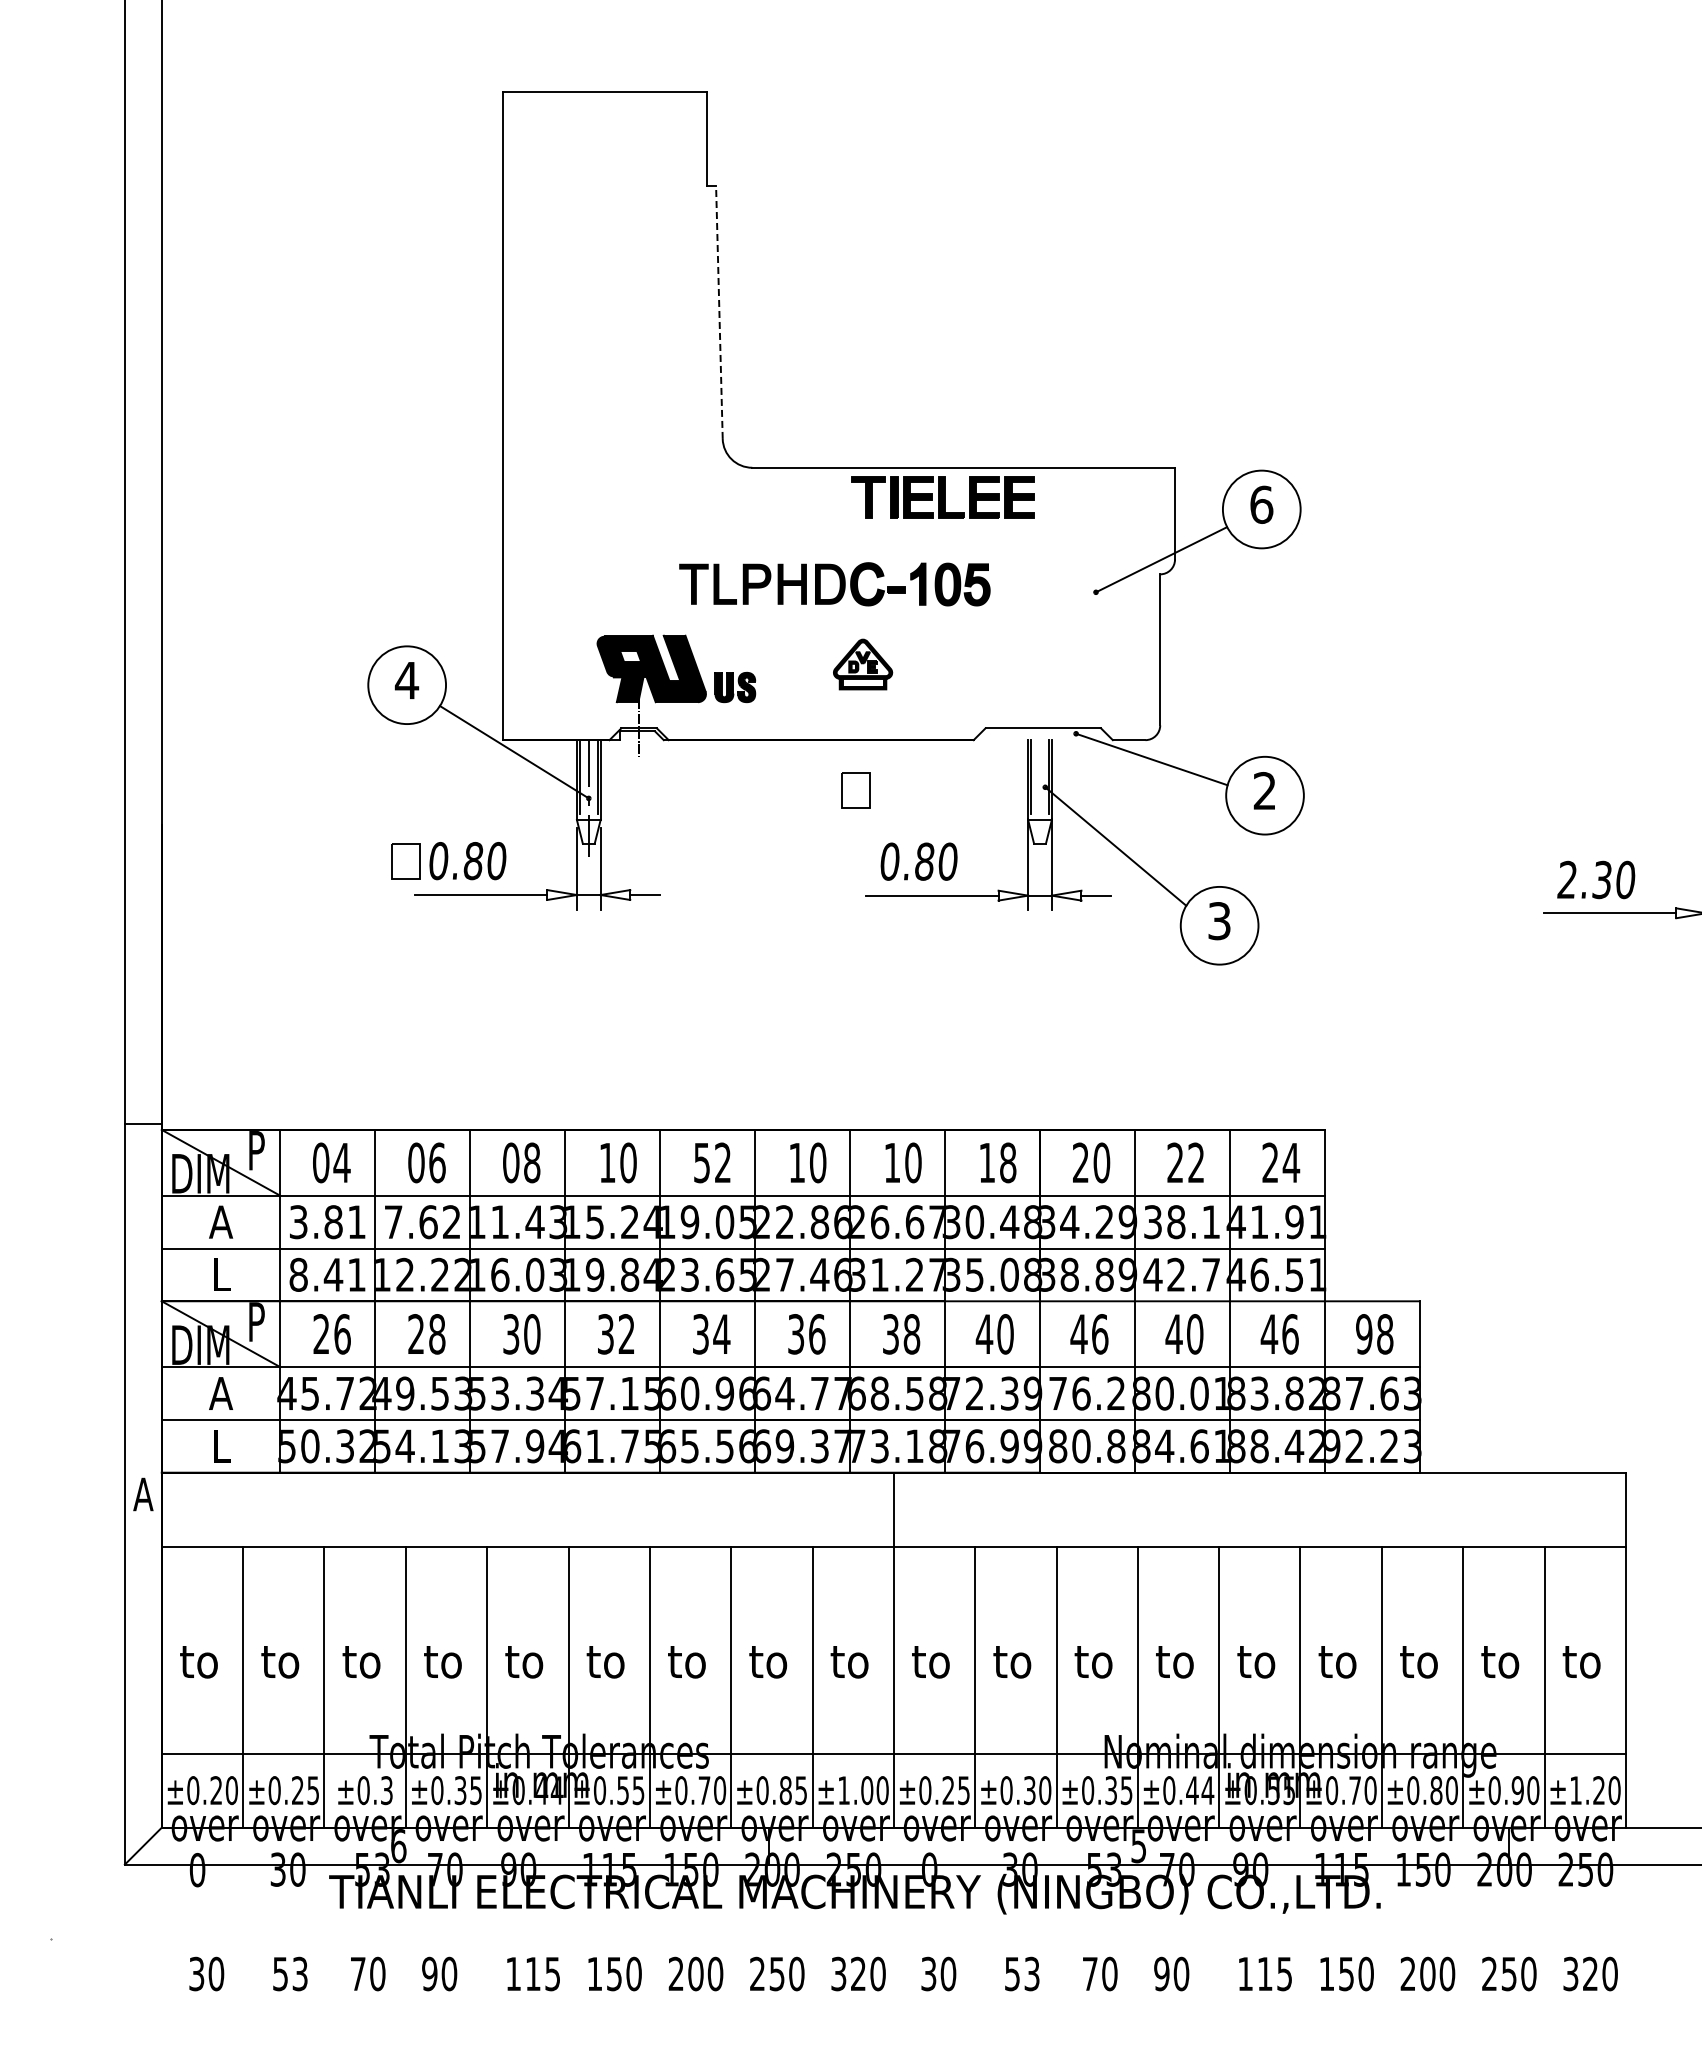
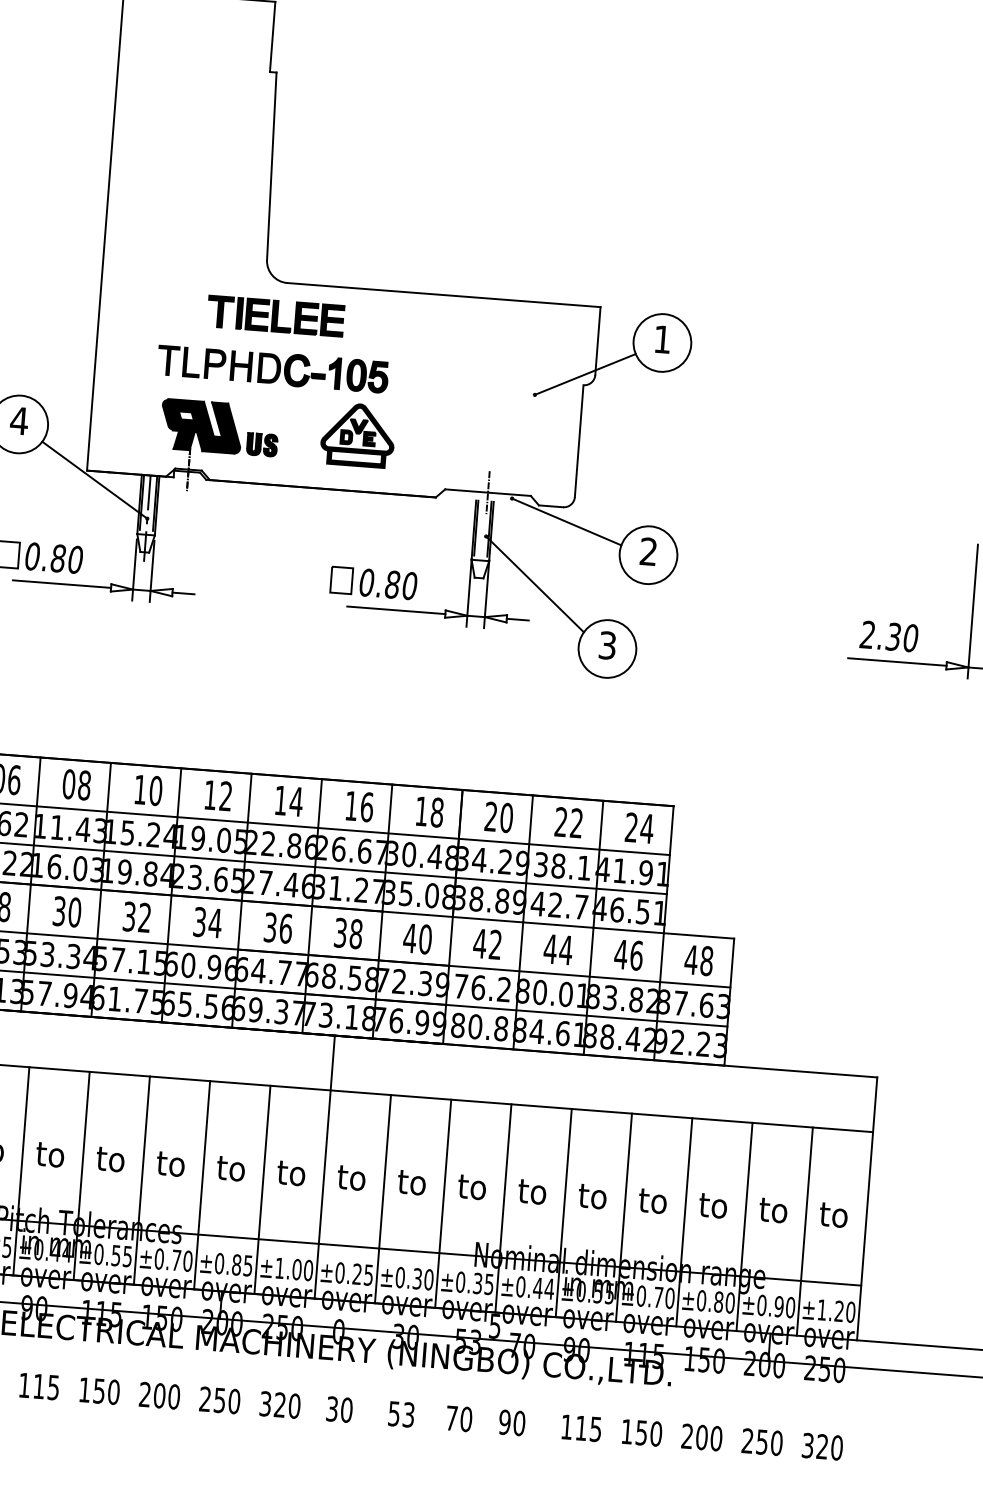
line: (719, 312) -> (271, 166), dashed -> solid
part: (942, 497) -> (275, 316), moved
text: (1261, 504) -> (662, 339), 6 -> 1
part: (834, 584) -> (272, 368), moved
part: (862, 664) -> (357, 435), size x1.67
line: (1043, 728) -> (488, 492), added
part: (855, 790) -> (341, 580), moved
text: (817, 1162) -> (296, 801), 10 -> 14
text: (913, 1162) -> (367, 806), 10 -> 16
text: (701, 1163) -> (210, 795), 52 -> 12
text: (1100, 1334) -> (495, 945), 46 -> 42
text: (1194, 1334) -> (565, 950), 40 -> 44
text: (1363, 1334) -> (690, 960), 98 -> 48

